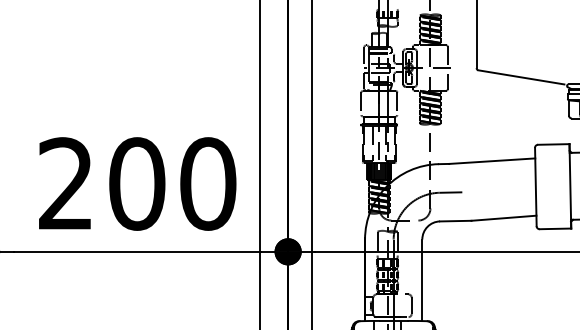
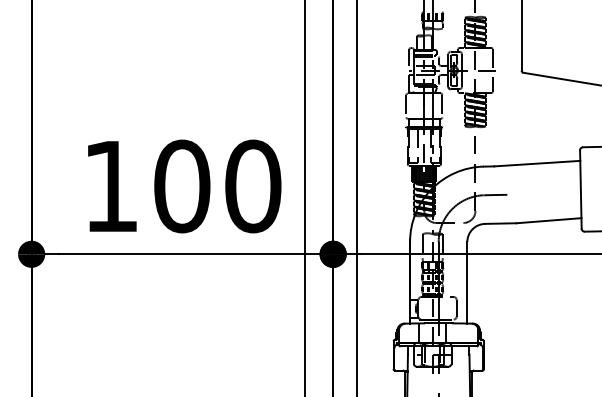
text: (65, 183) -> (110, 185), 200 -> 100

